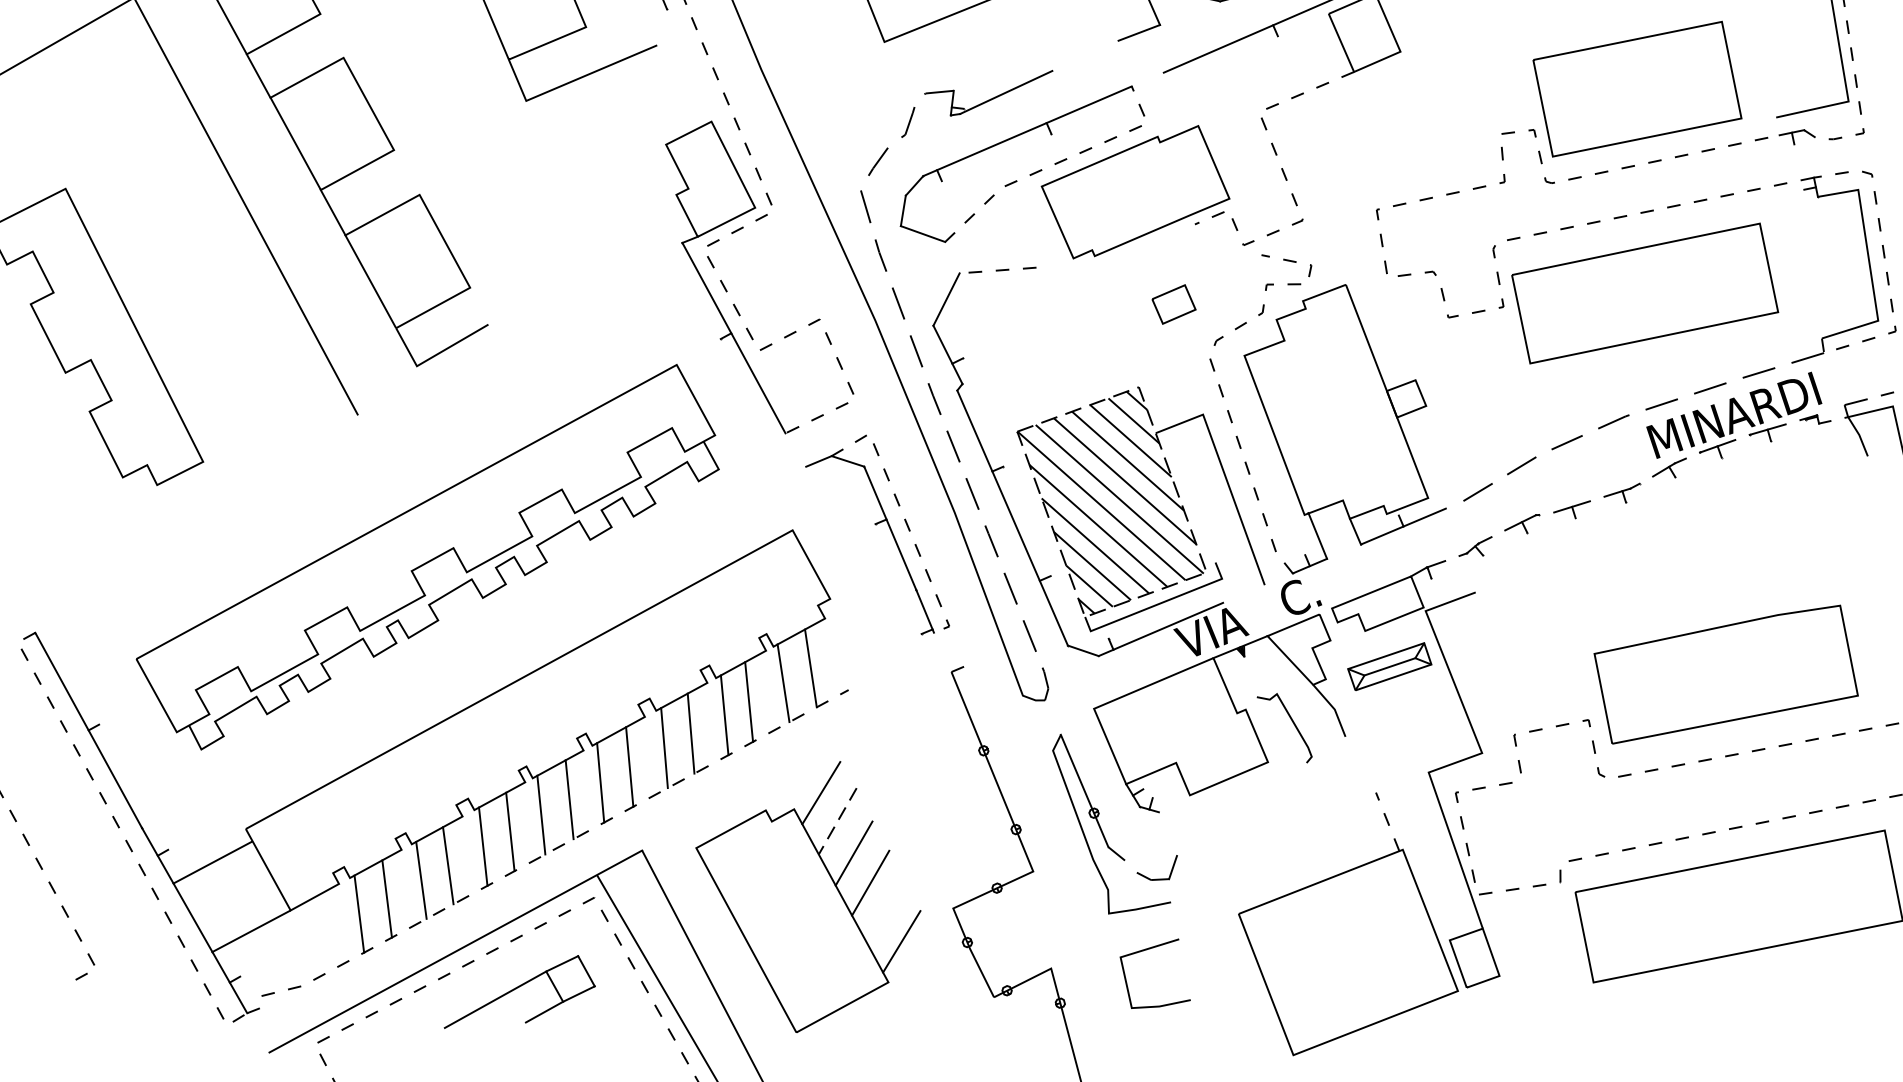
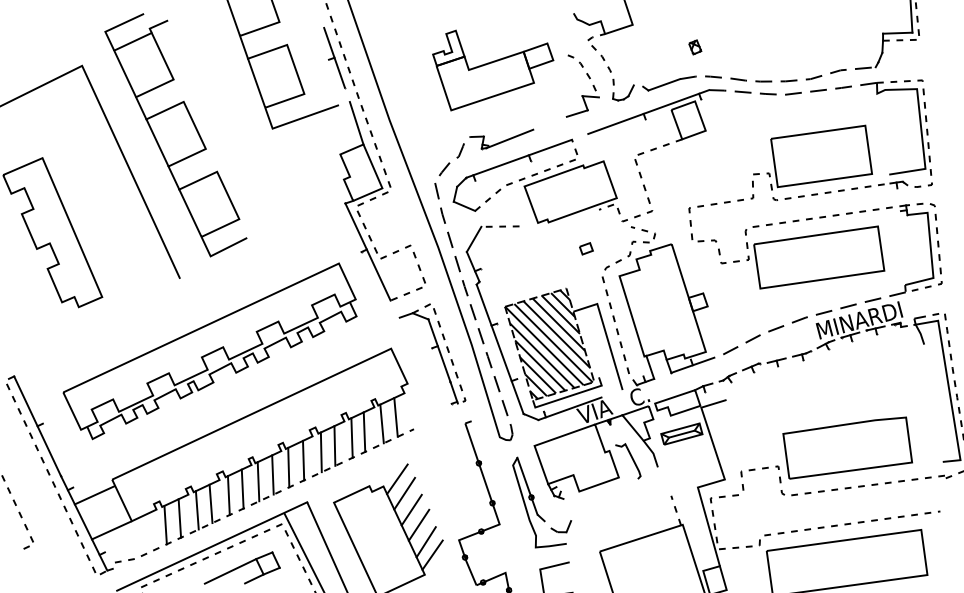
line: (694, 80) -> (356, 123), added
part: (1174, 304) -> (586, 248), size x0.62
line: (837, 820) -> (404, 493), dashed -> solid
line: (885, 917) -> (425, 542), added

